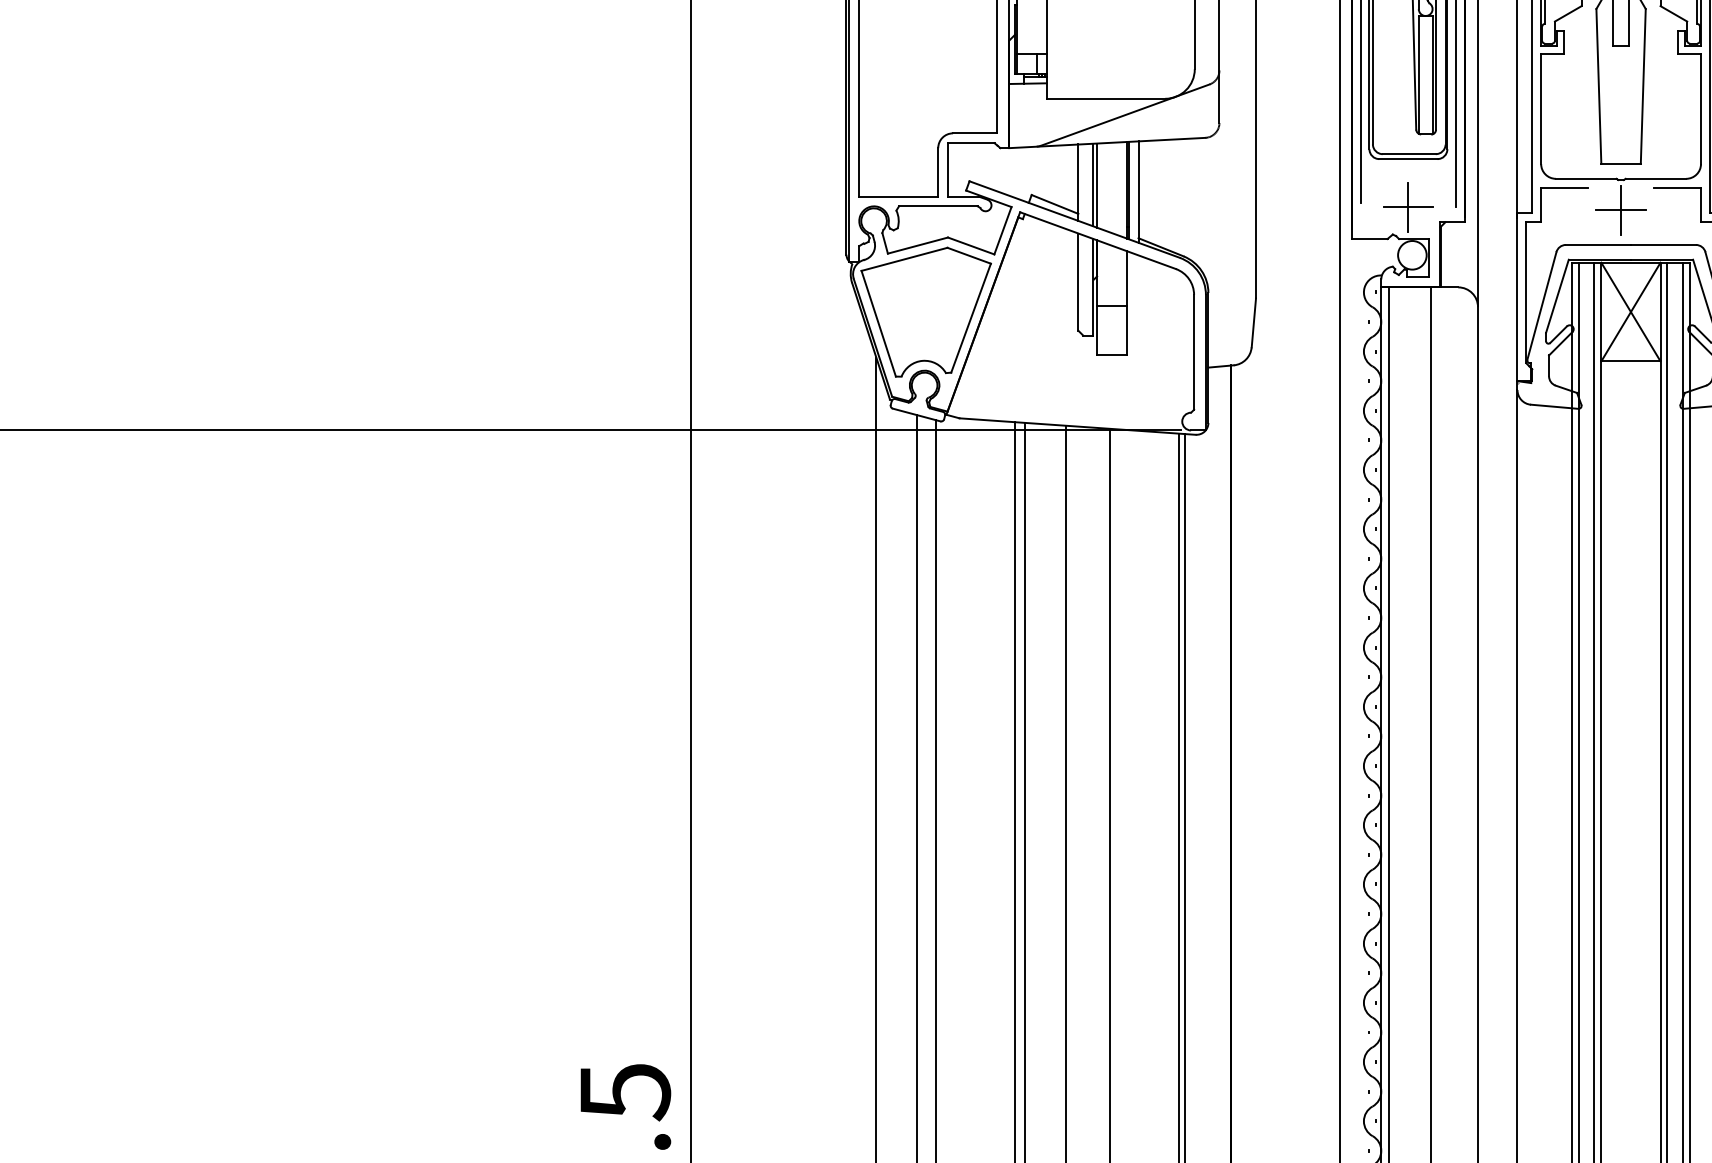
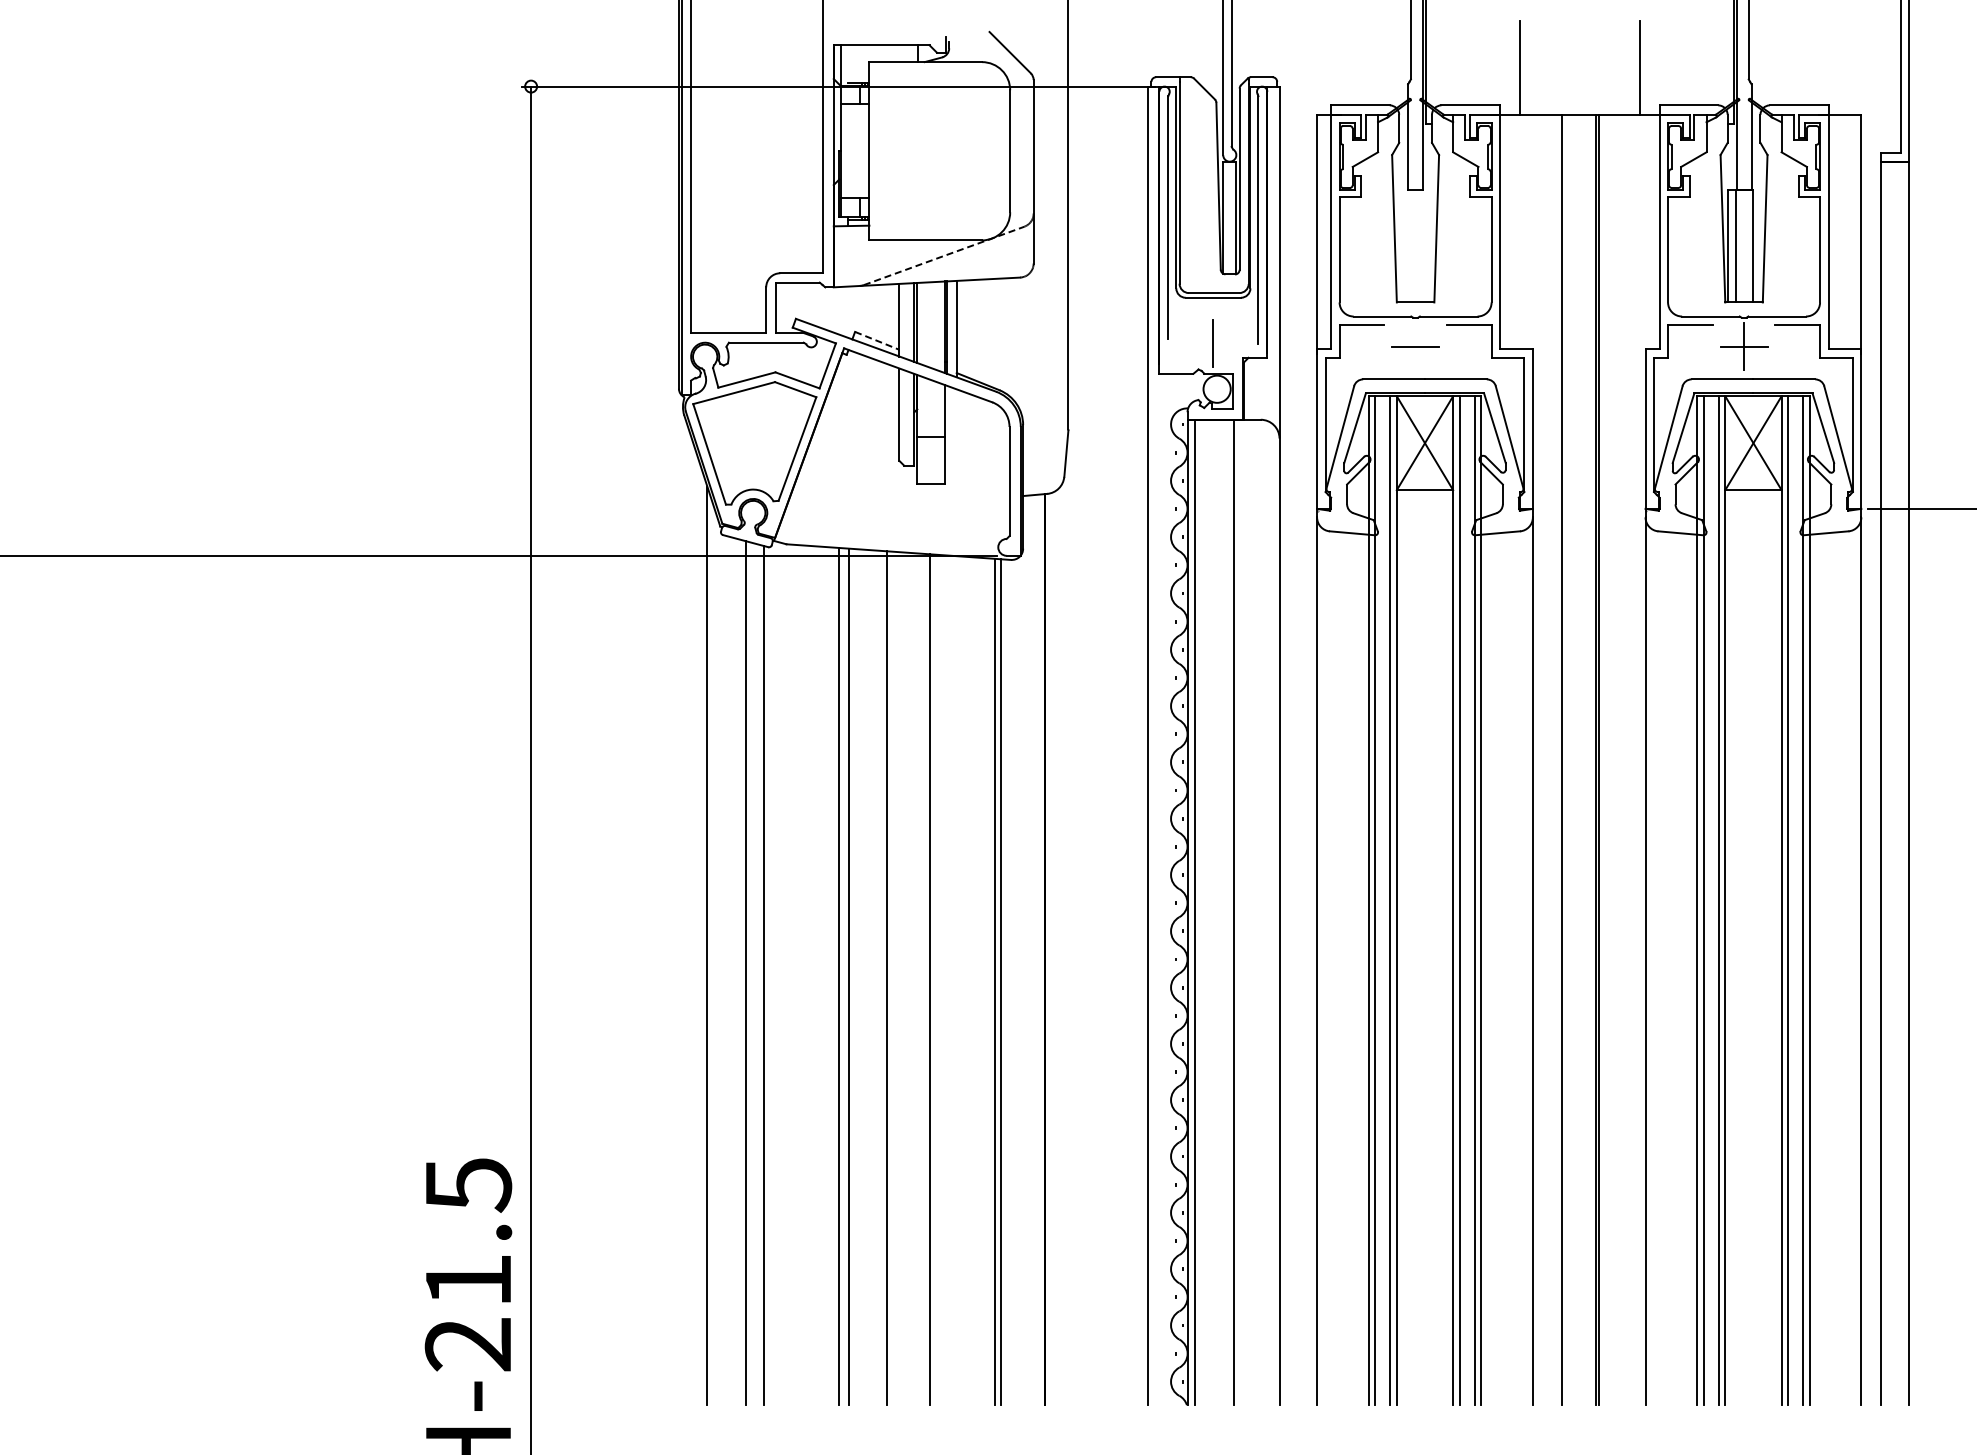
line: (1125, 114) -> (944, 255), solid -> dashed
line: (1055, 204) -> (877, 340), solid -> dashed
line: (1407, 207) -> (1212, 343), removed
line: (1620, 210) -> (1415, 346), removed

